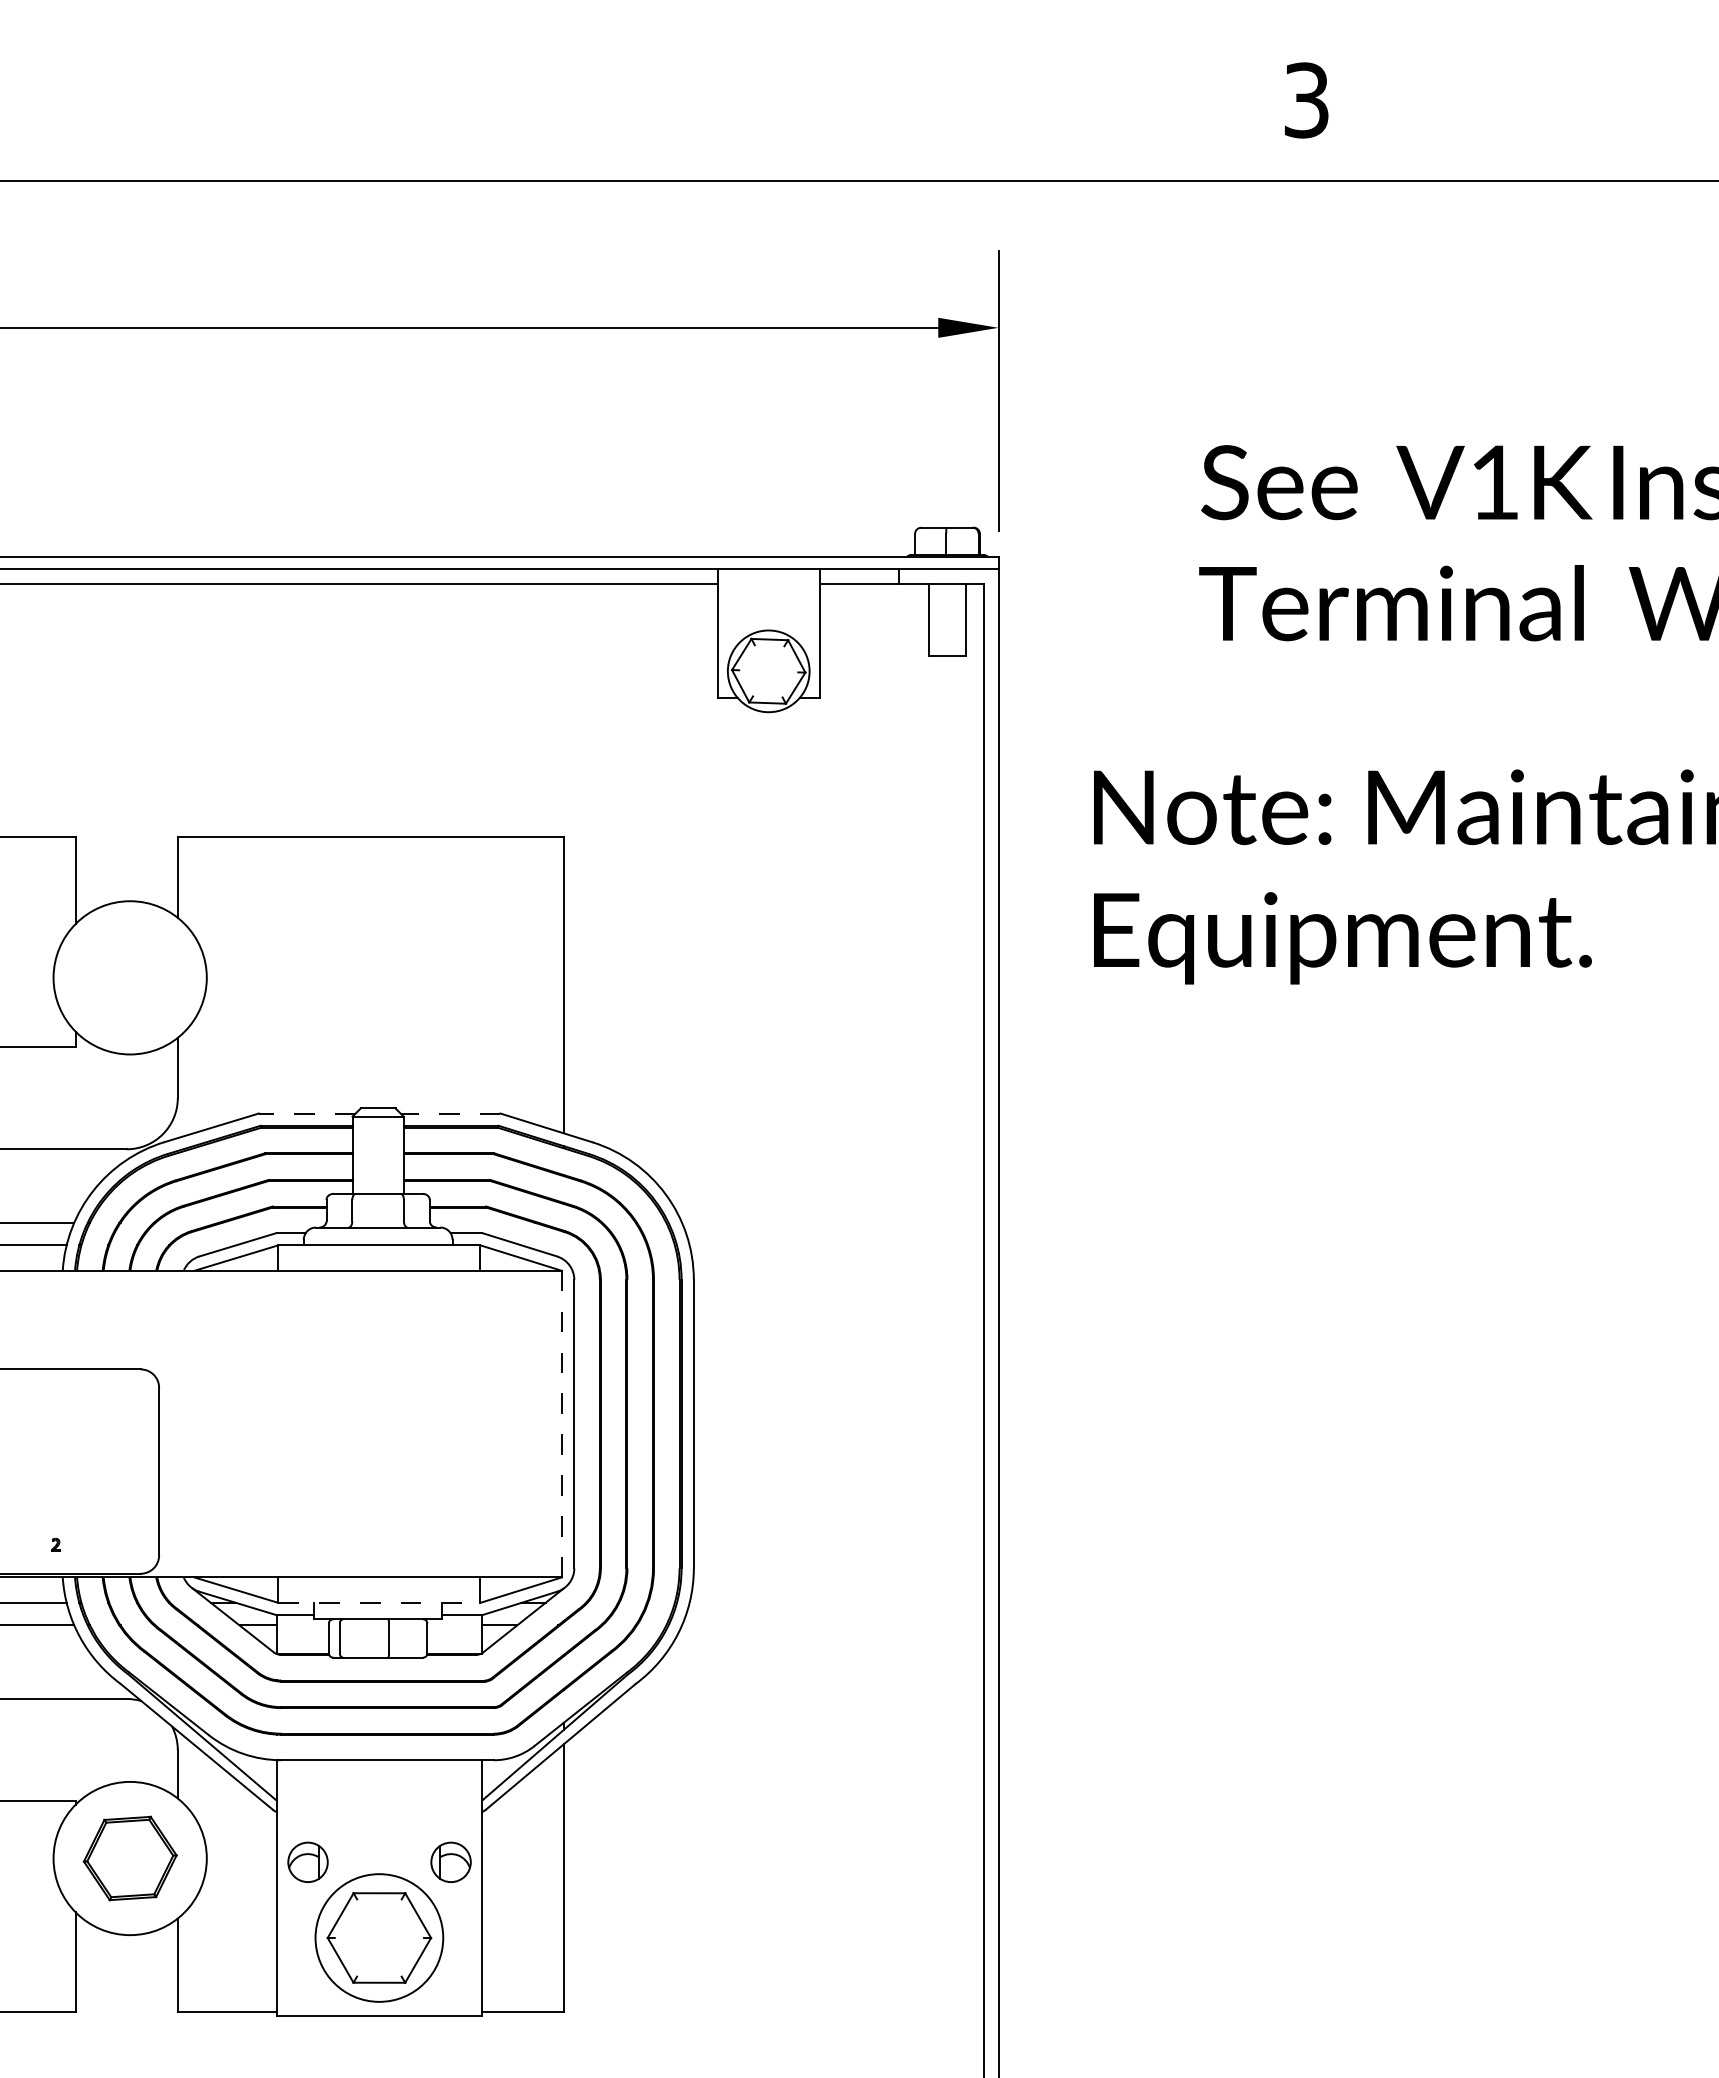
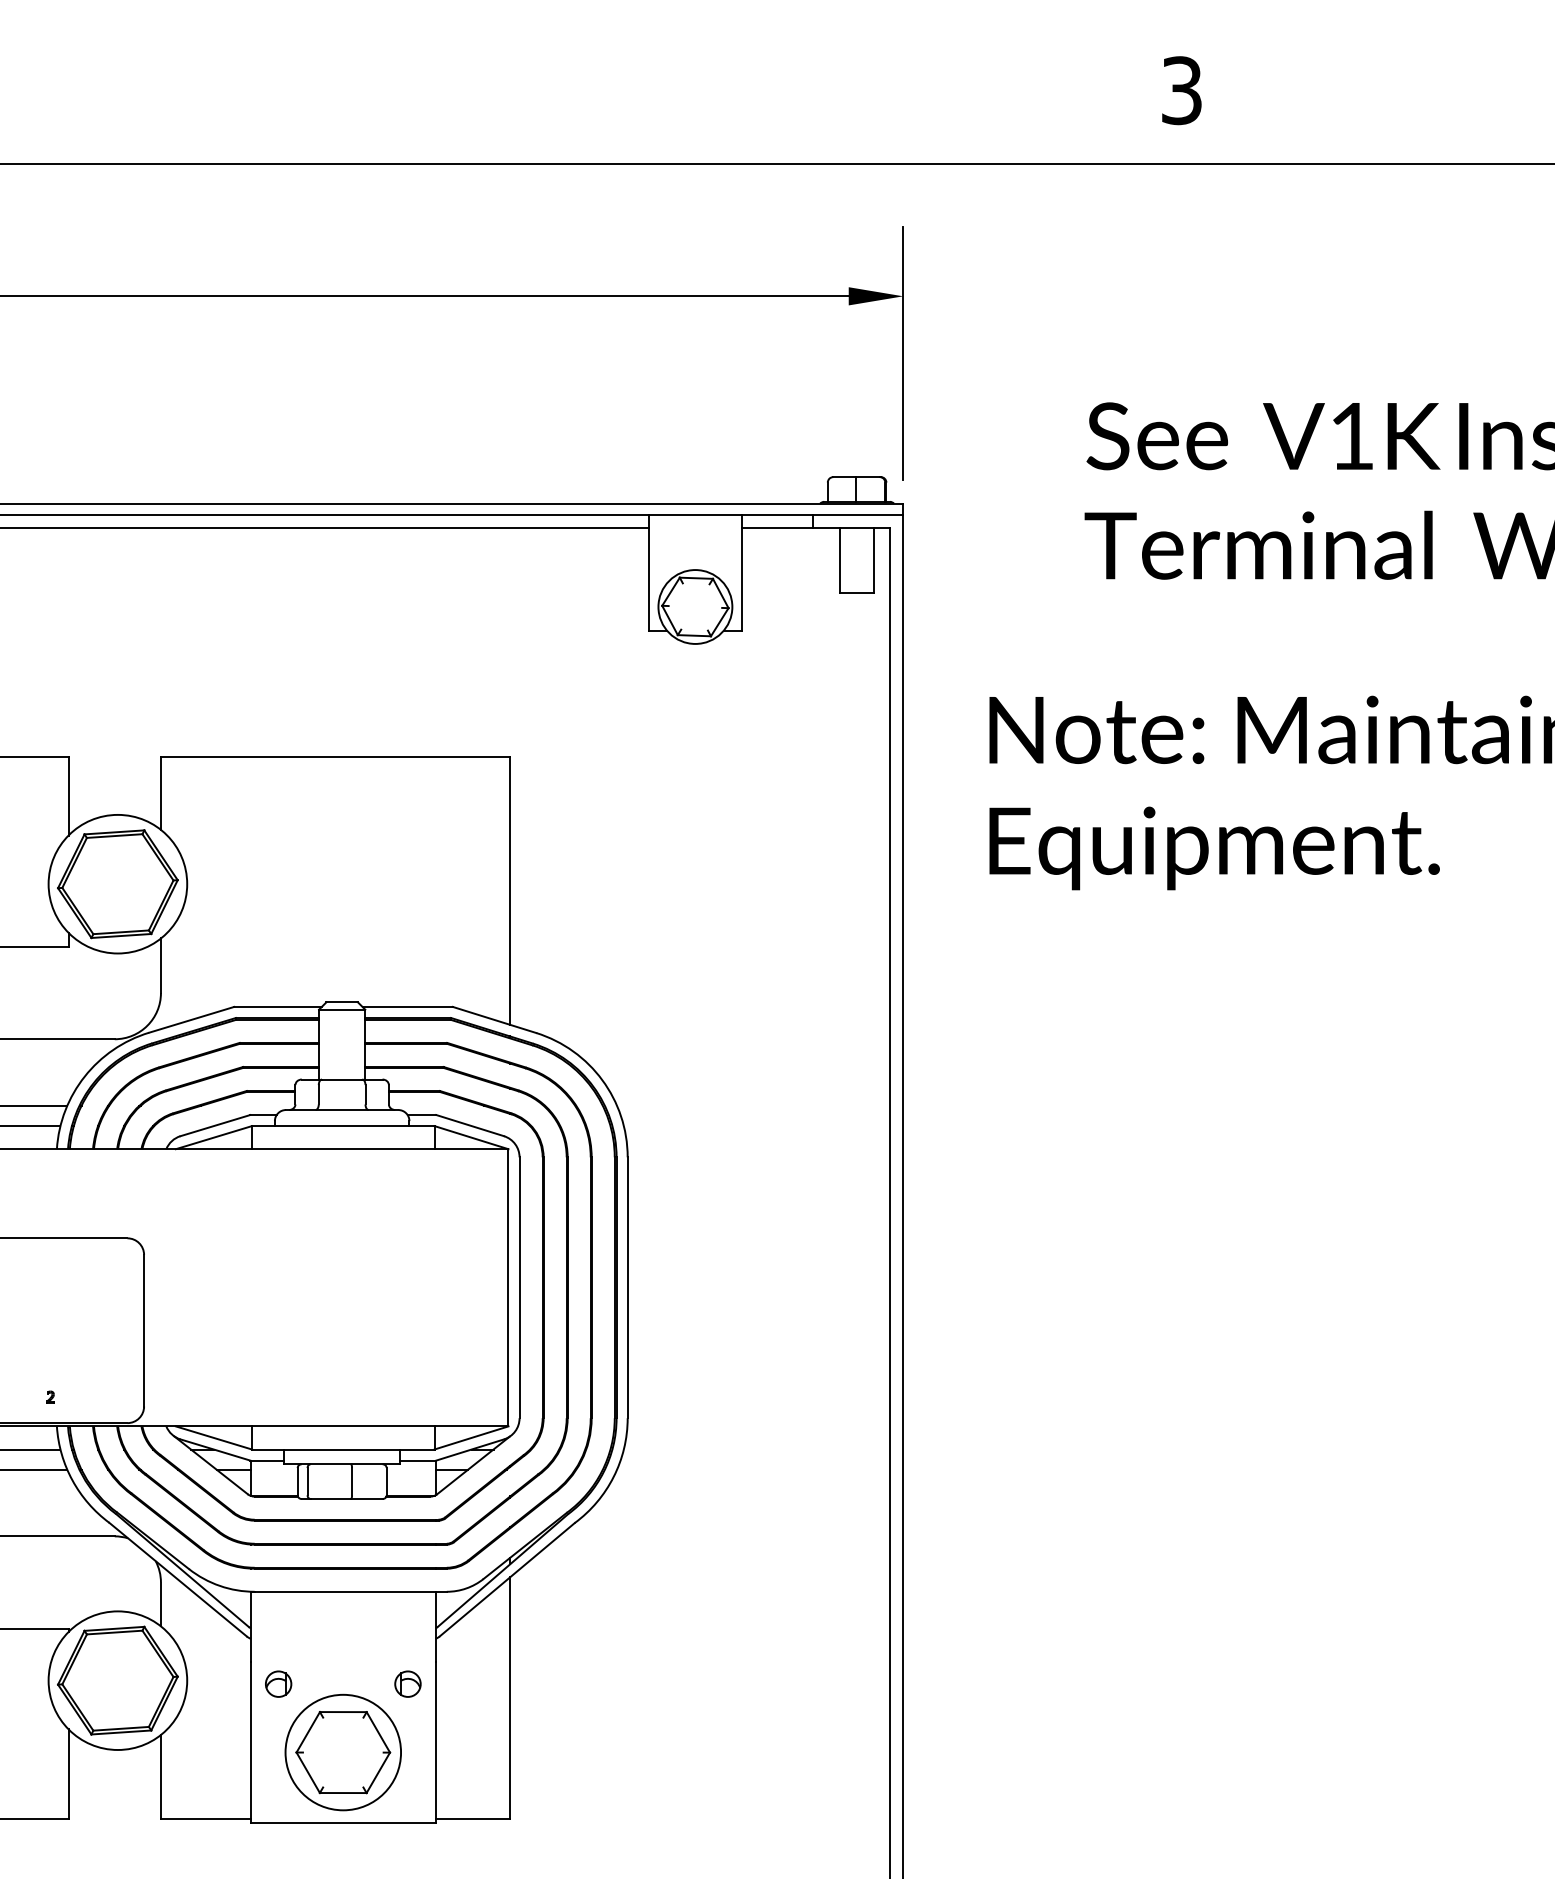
part: (129, 977) -> (117, 883), added
line: (306, 1113) -> (277, 1006), dashed -> solid
line: (450, 1113) -> (407, 1006), dashed -> solid
line: (562, 1423) -> (508, 1287), dashed -> solid
line: (379, 1602) -> (343, 1449), dashed -> solid
part: (130, 1858) -> (118, 1680), size x1.43
part: (307, 1862) -> (278, 1684), size x0.71
part: (450, 1862) -> (407, 1684), size x0.71

